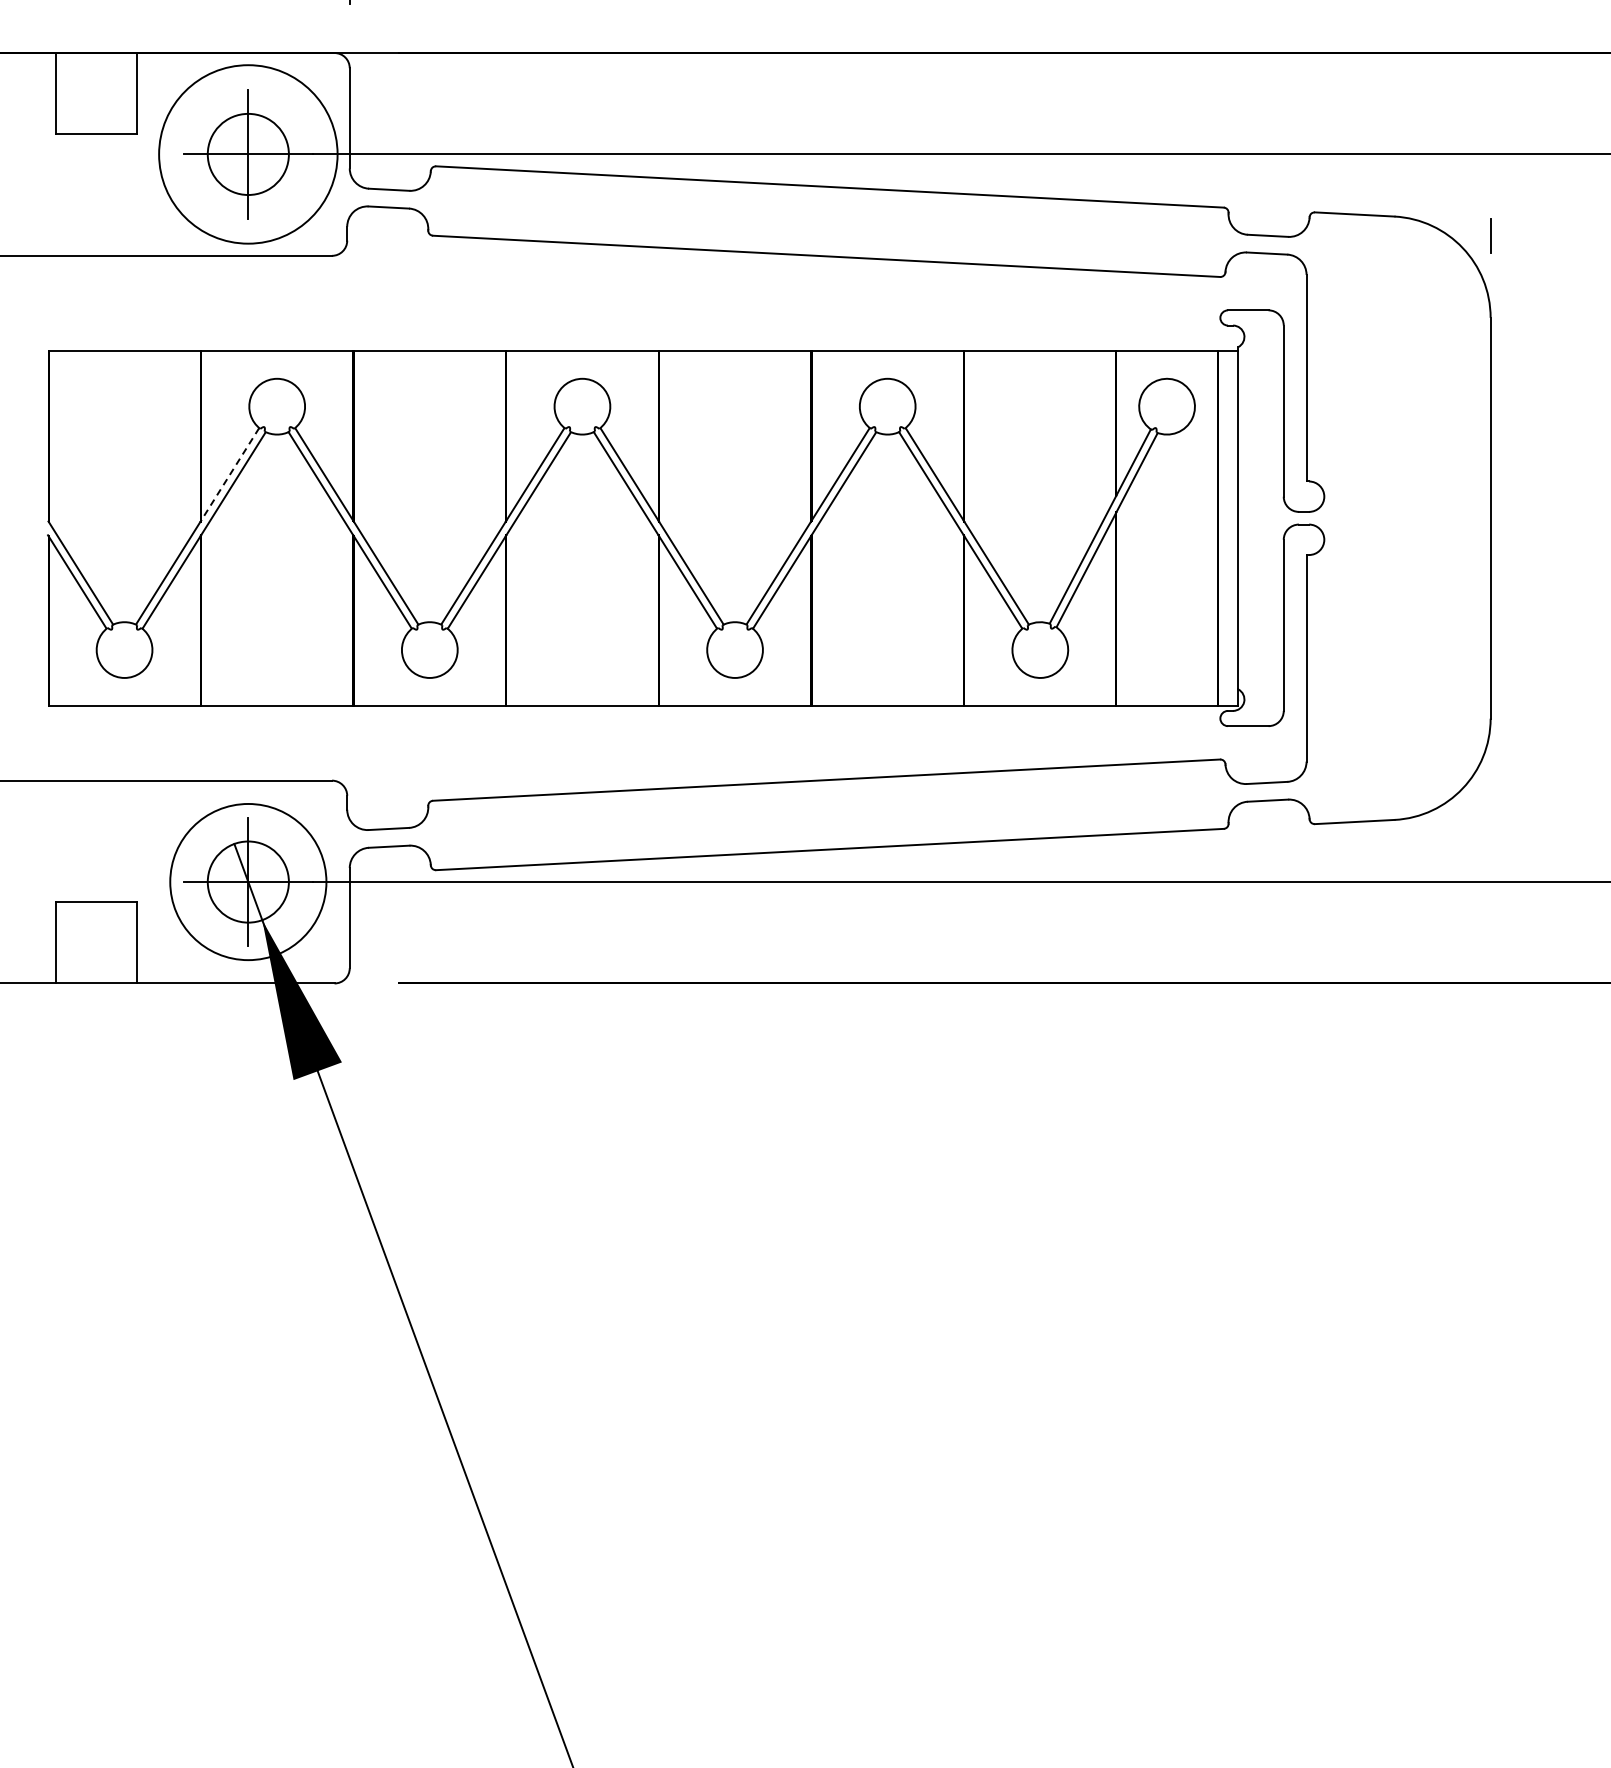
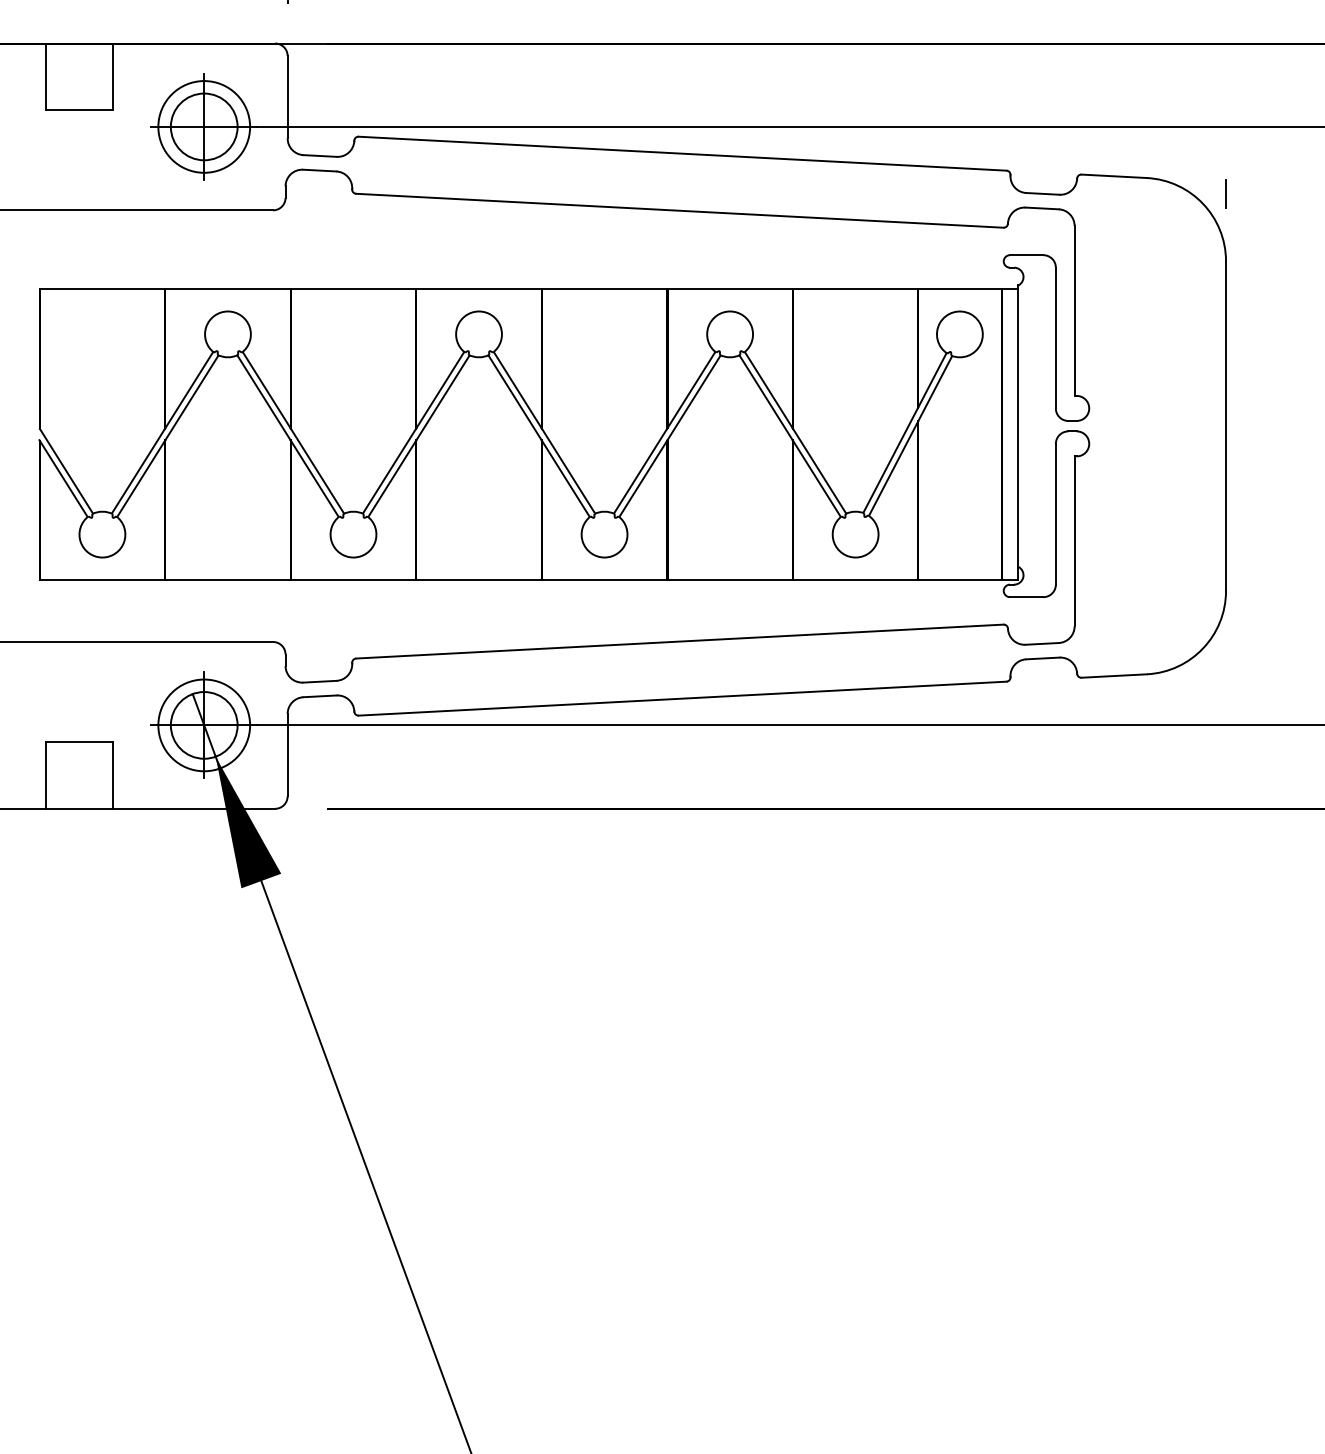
circle: (248, 154) -> (204, 126), size x0.62
line: (230, 474) -> (189, 390), dashed -> solid
circle: (248, 881) -> (204, 724), size x0.71

